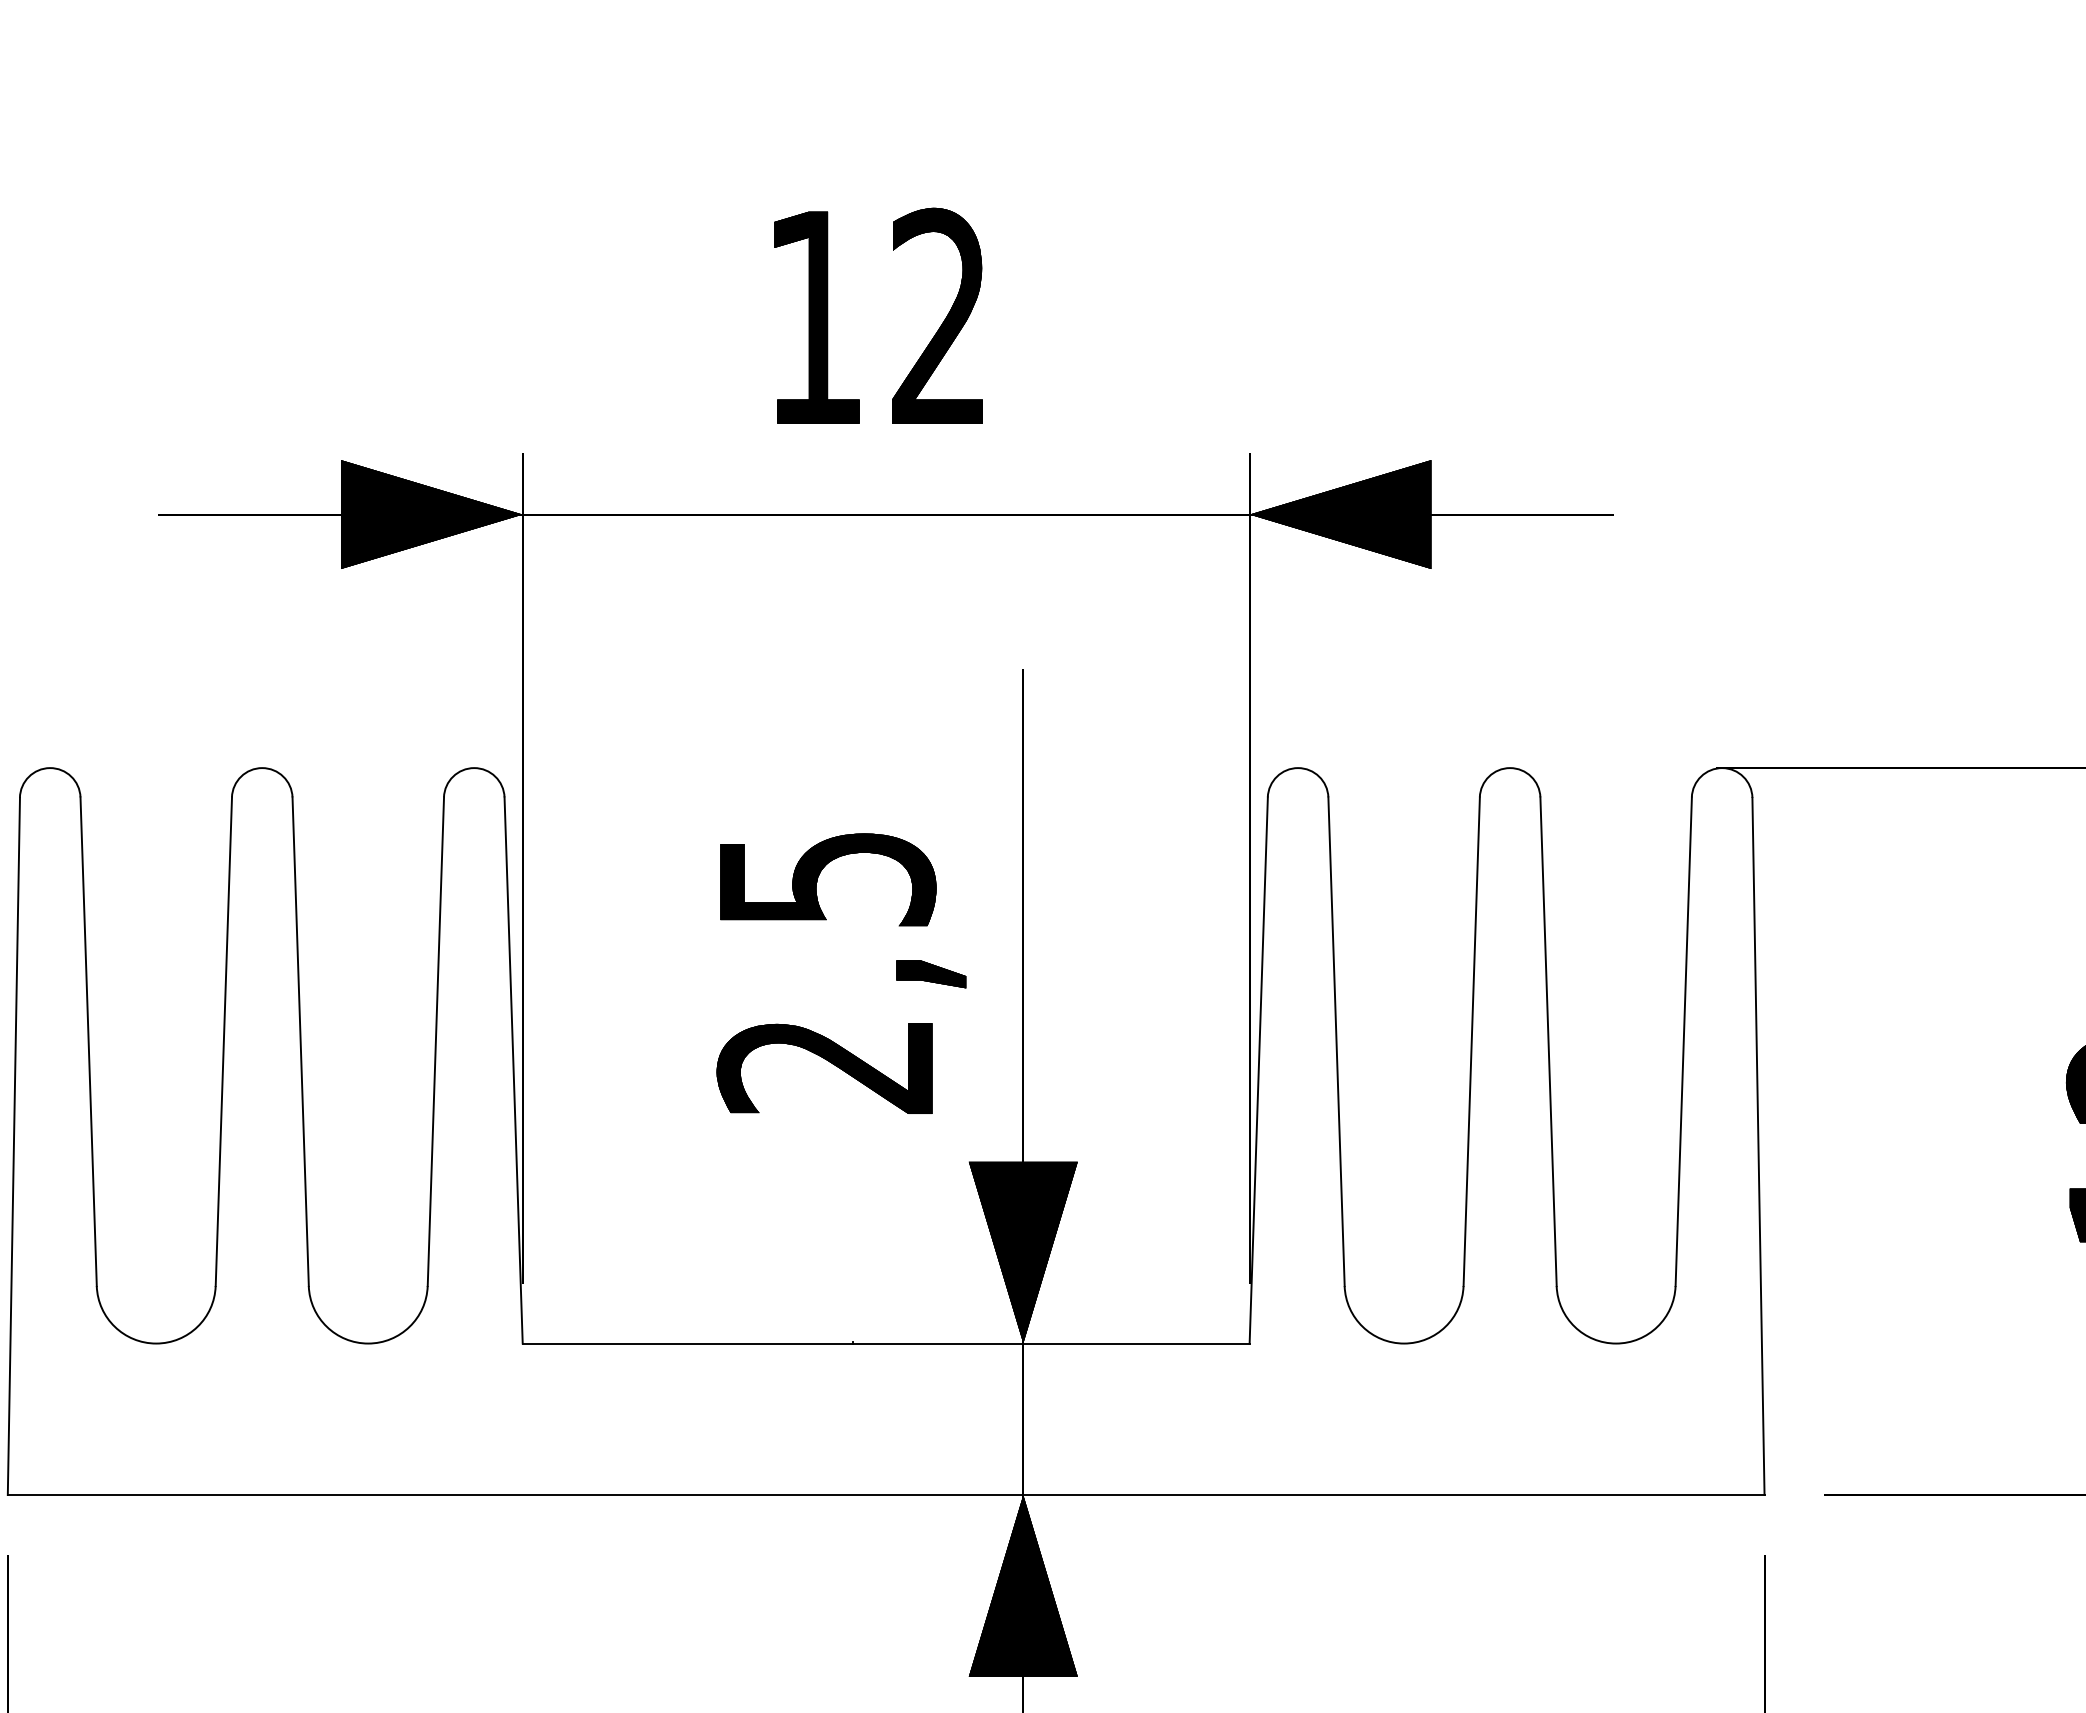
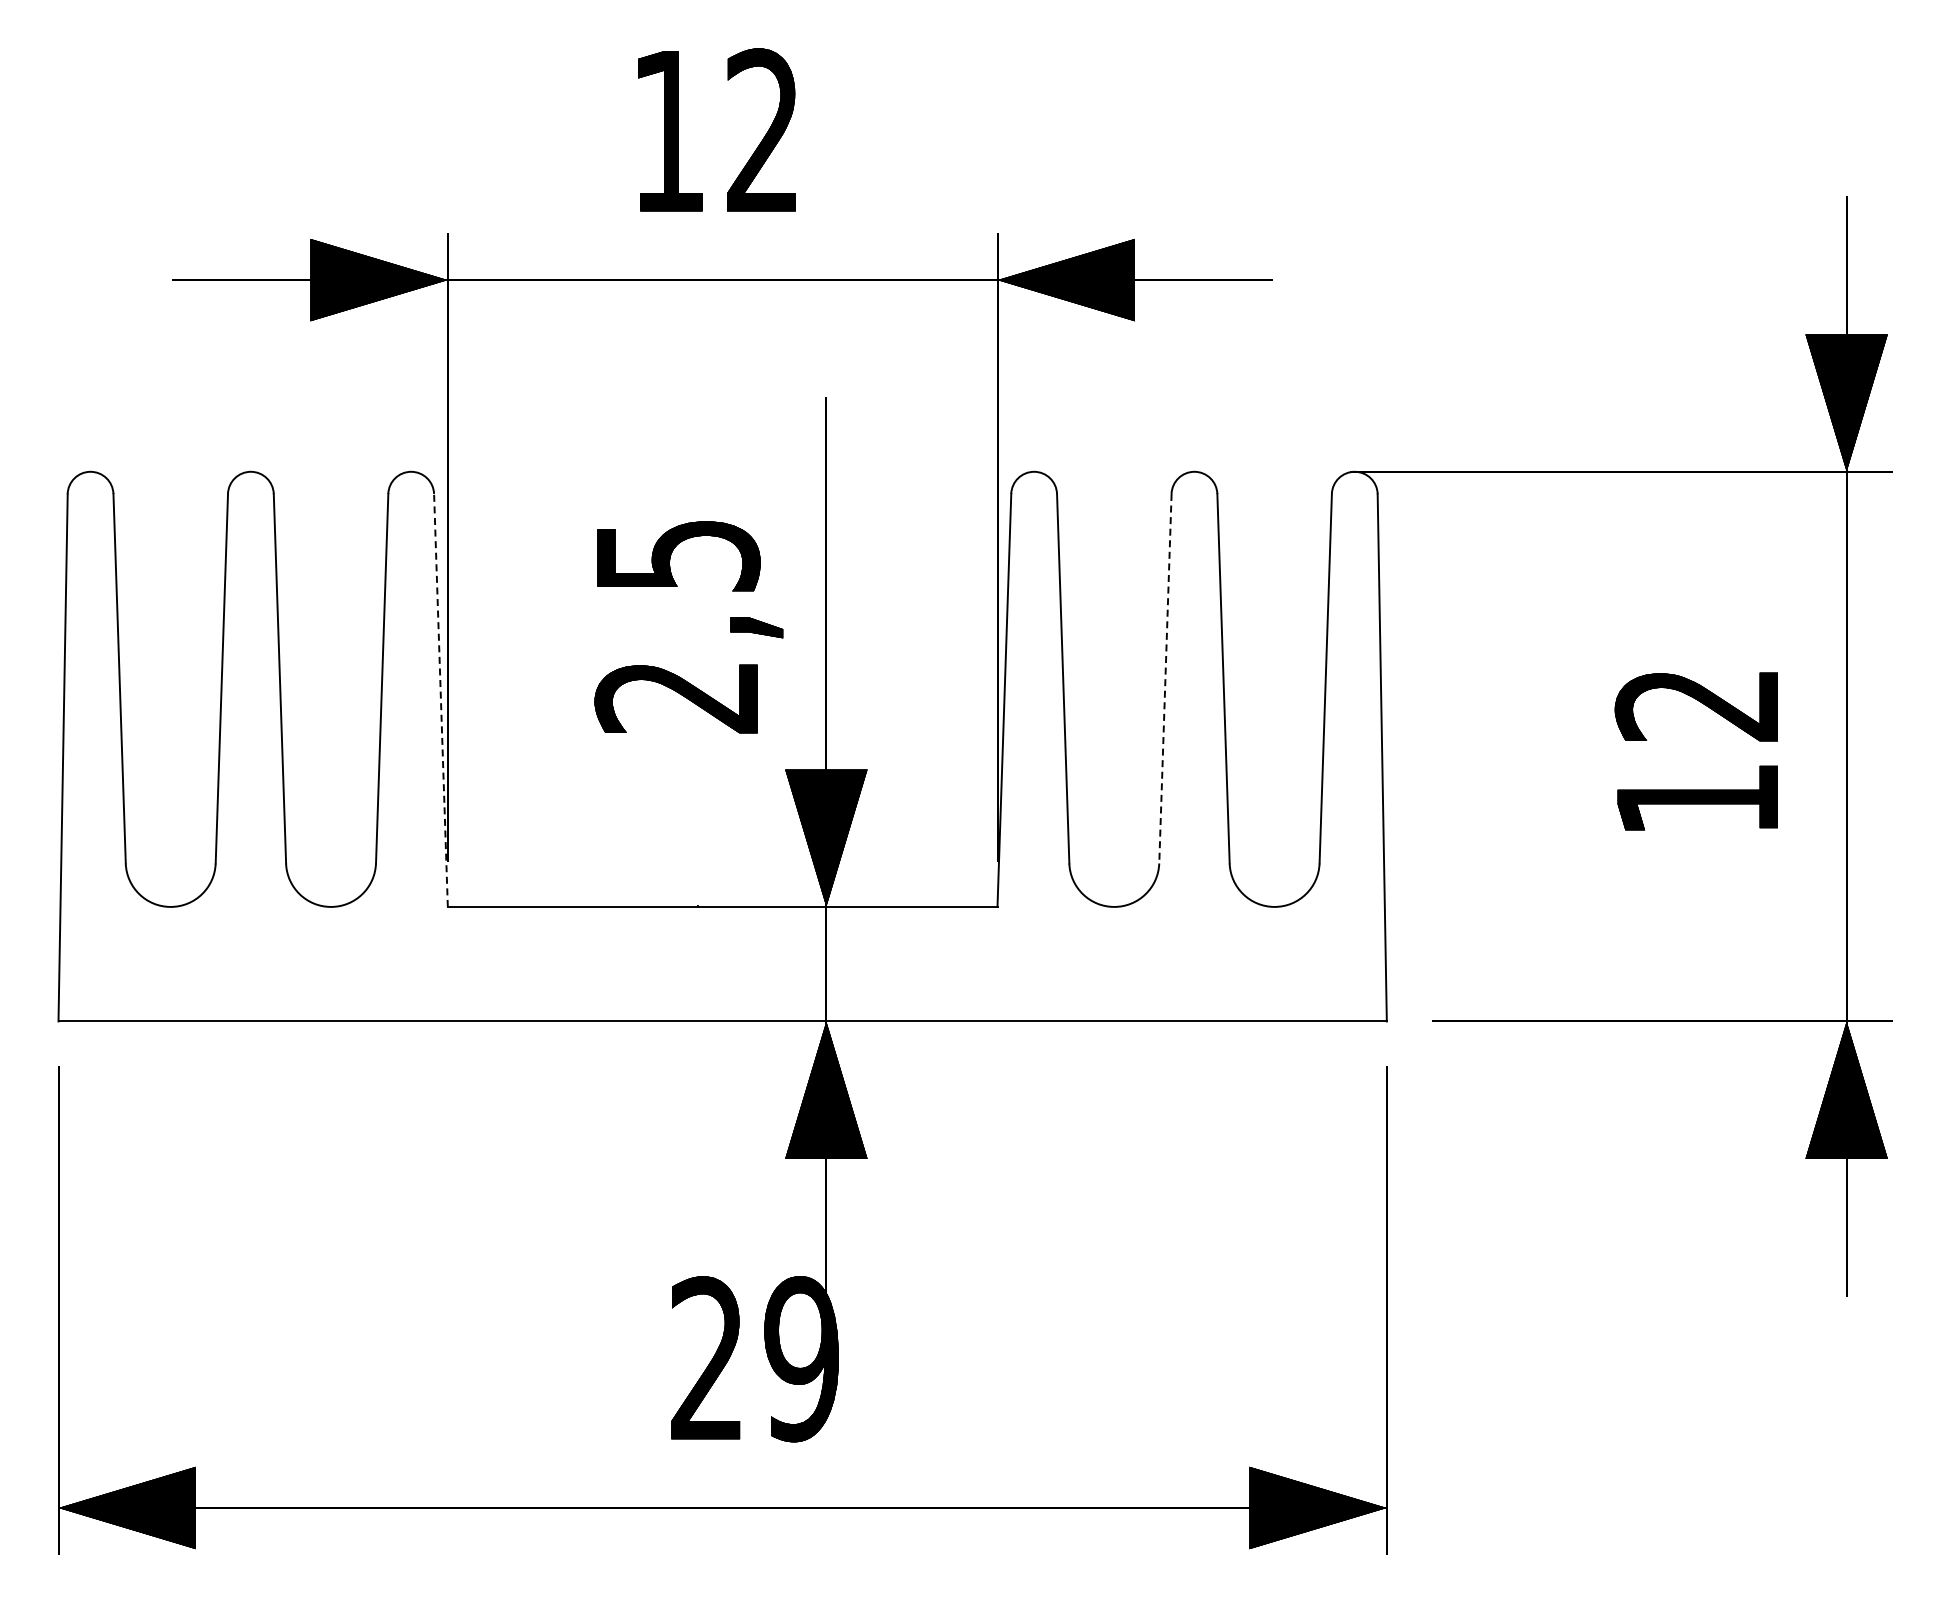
line: (1471, 1041) -> (1165, 678), solid -> dashed
line: (513, 1070) -> (440, 700), solid -> dashed

